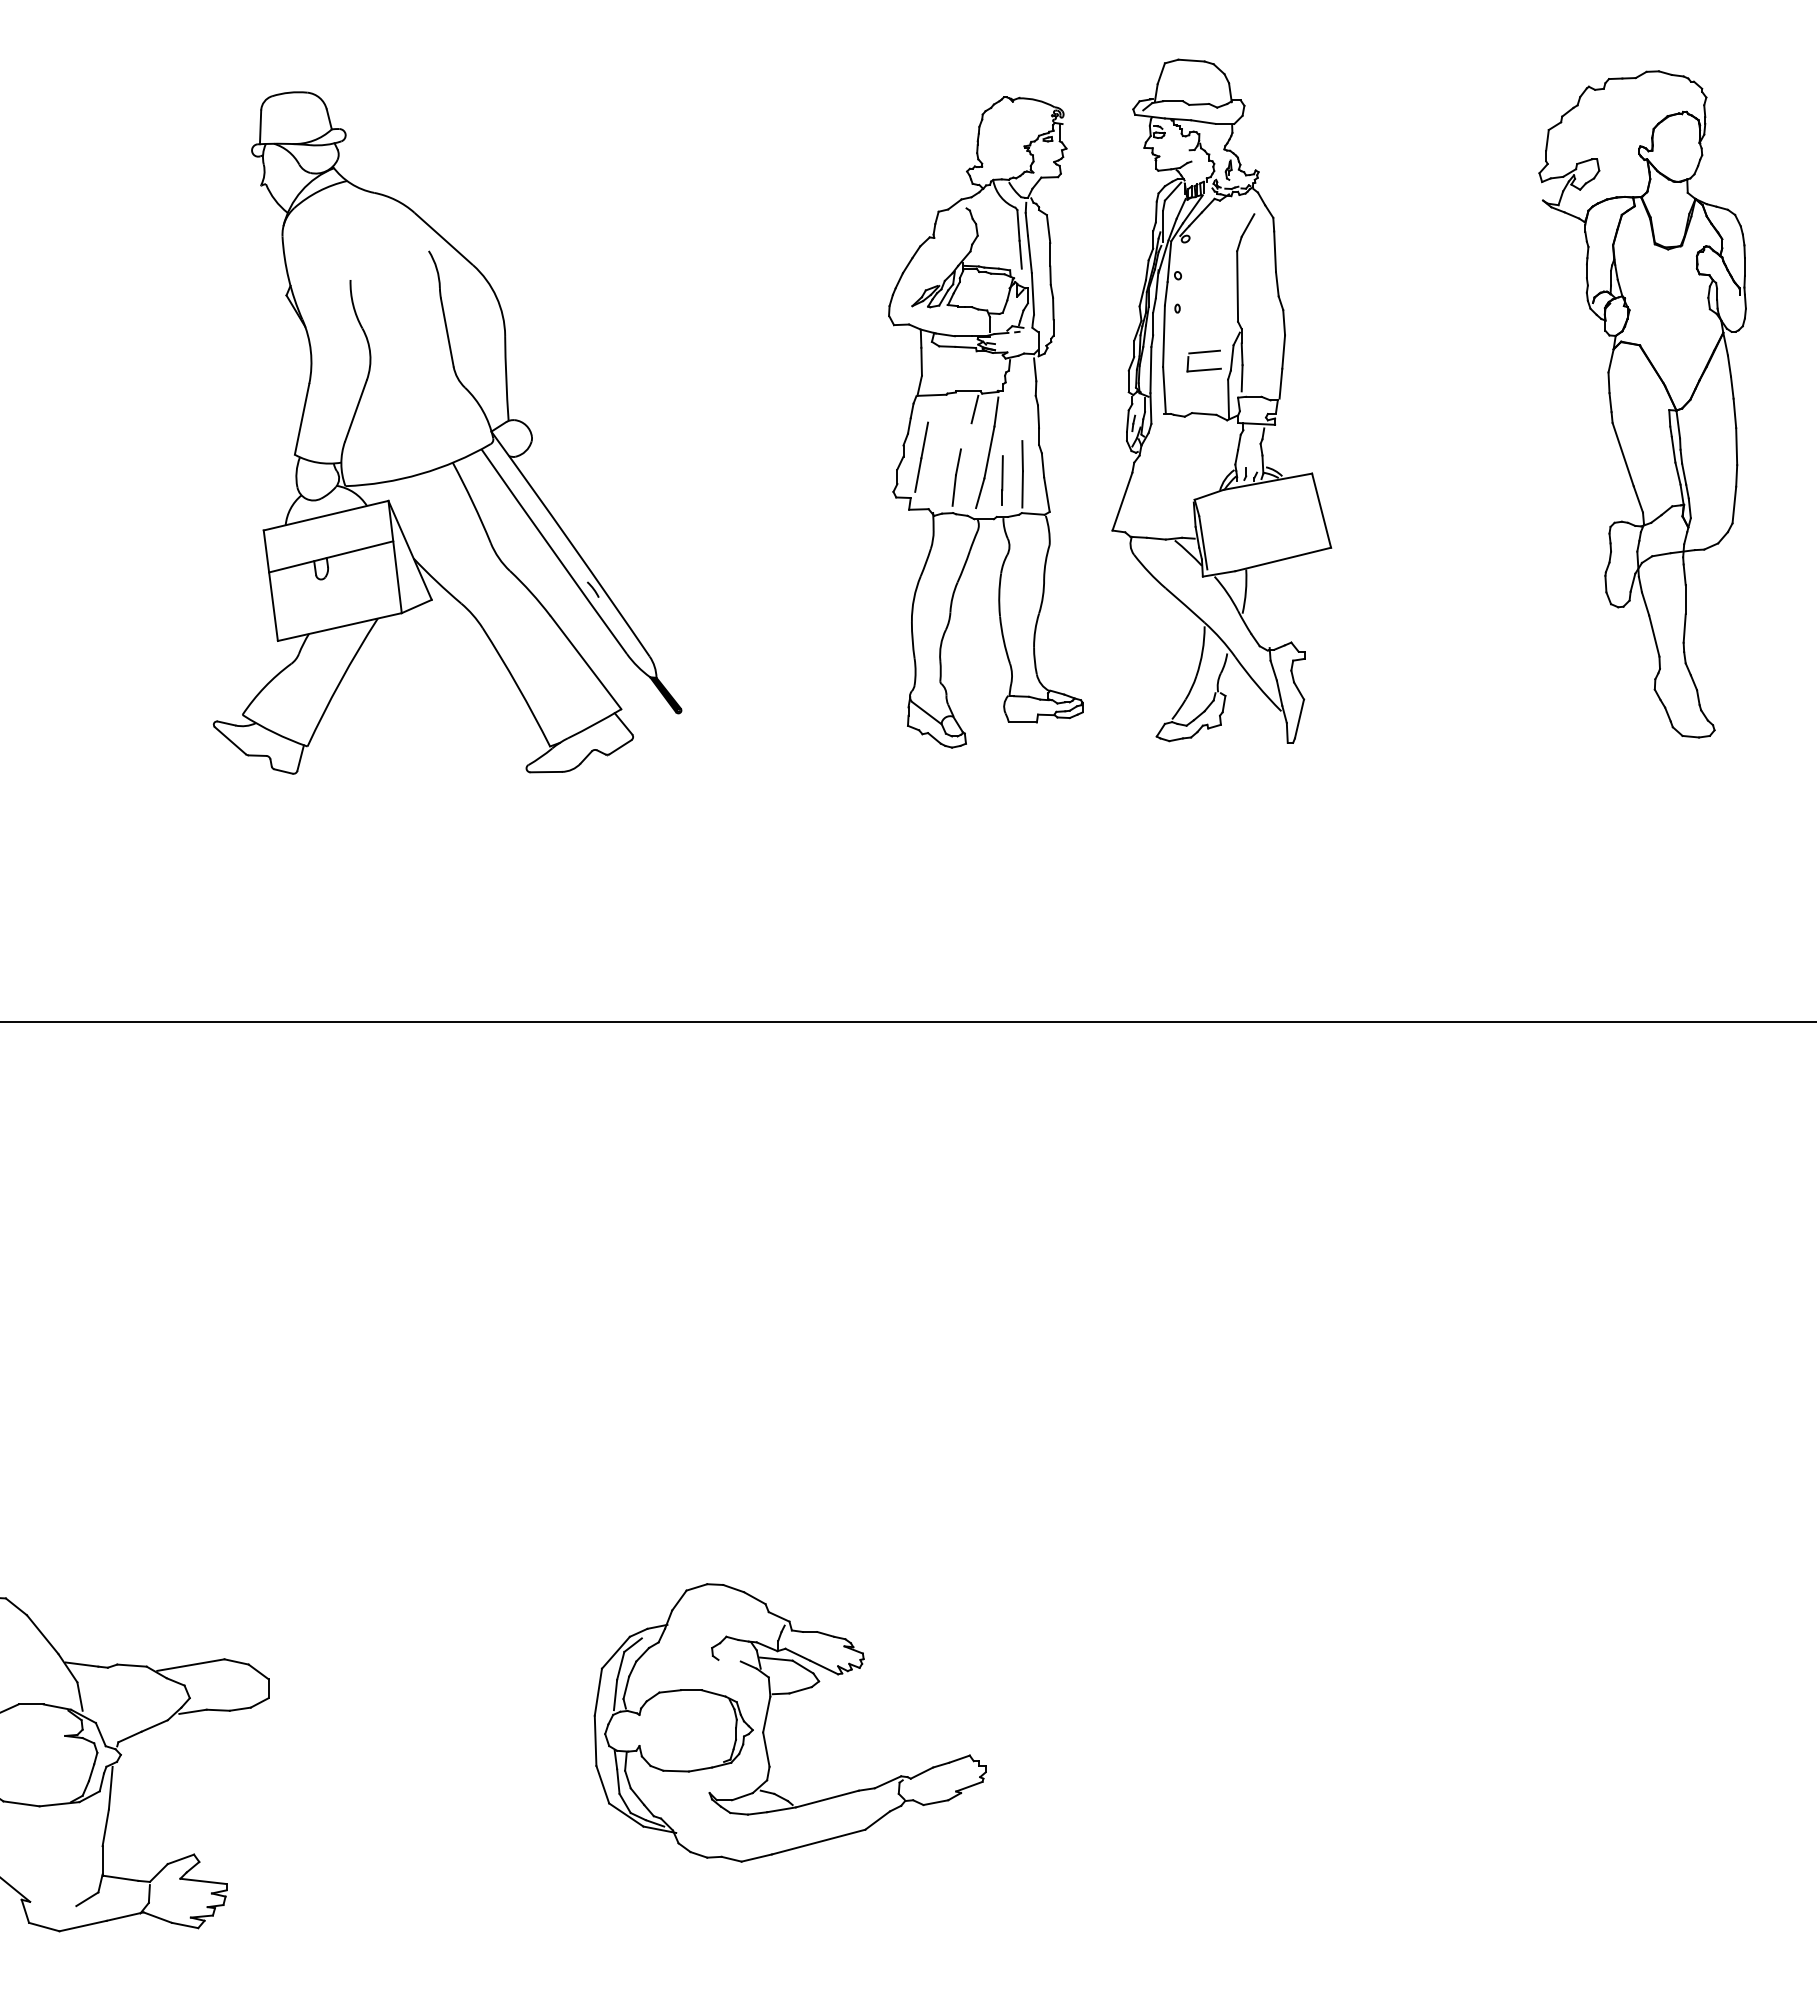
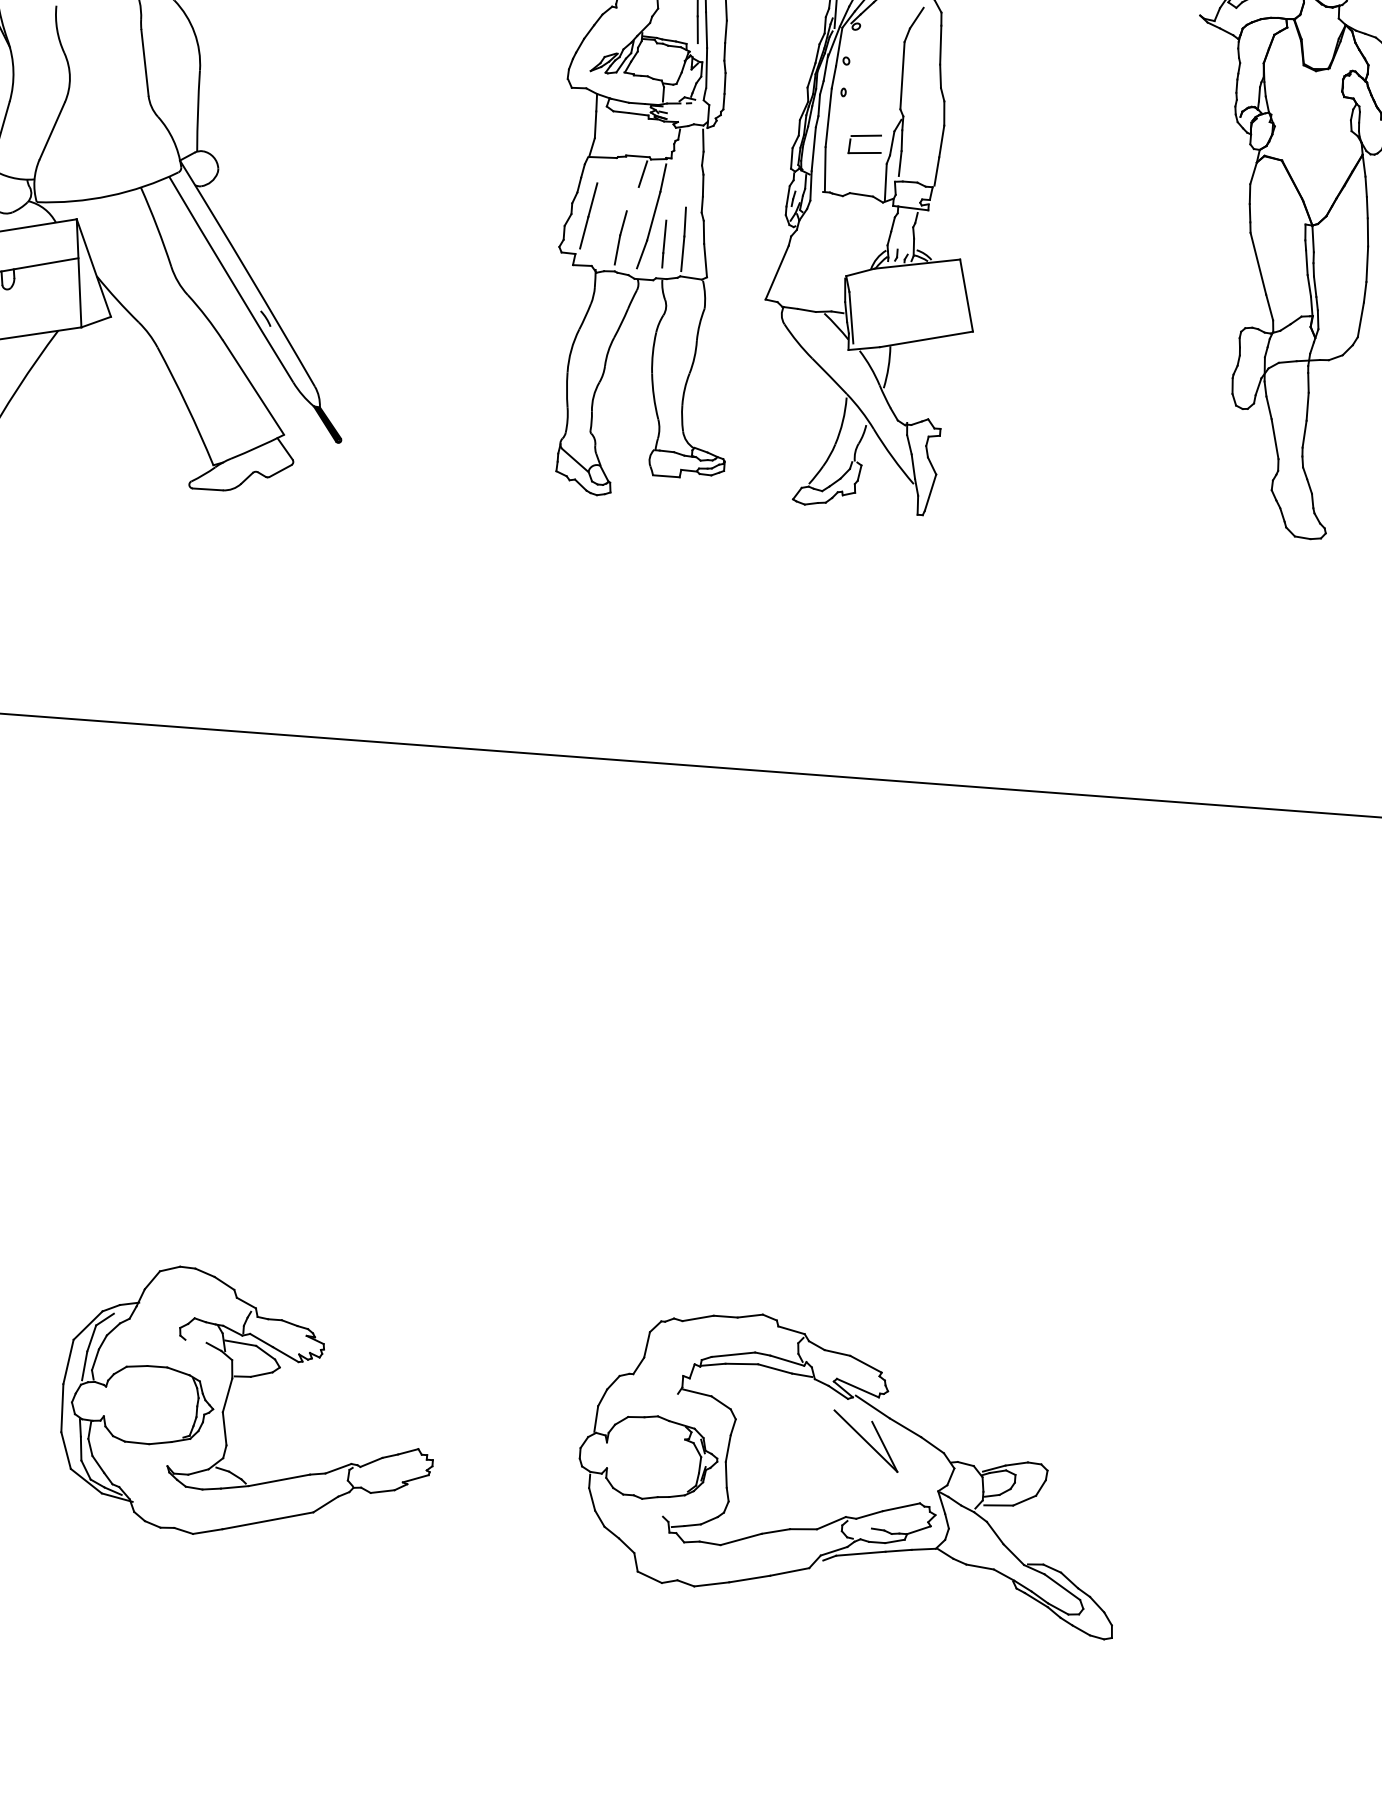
part: (767, 1717) -> (228, 1398), moved
part: (1315, 1721) -> (873, 1450), added

